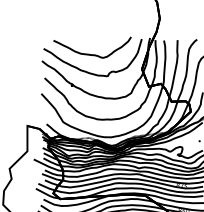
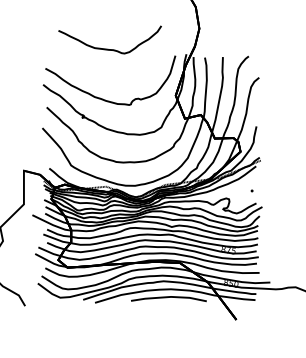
curve: (91, 54) -> (108, 48), moved

